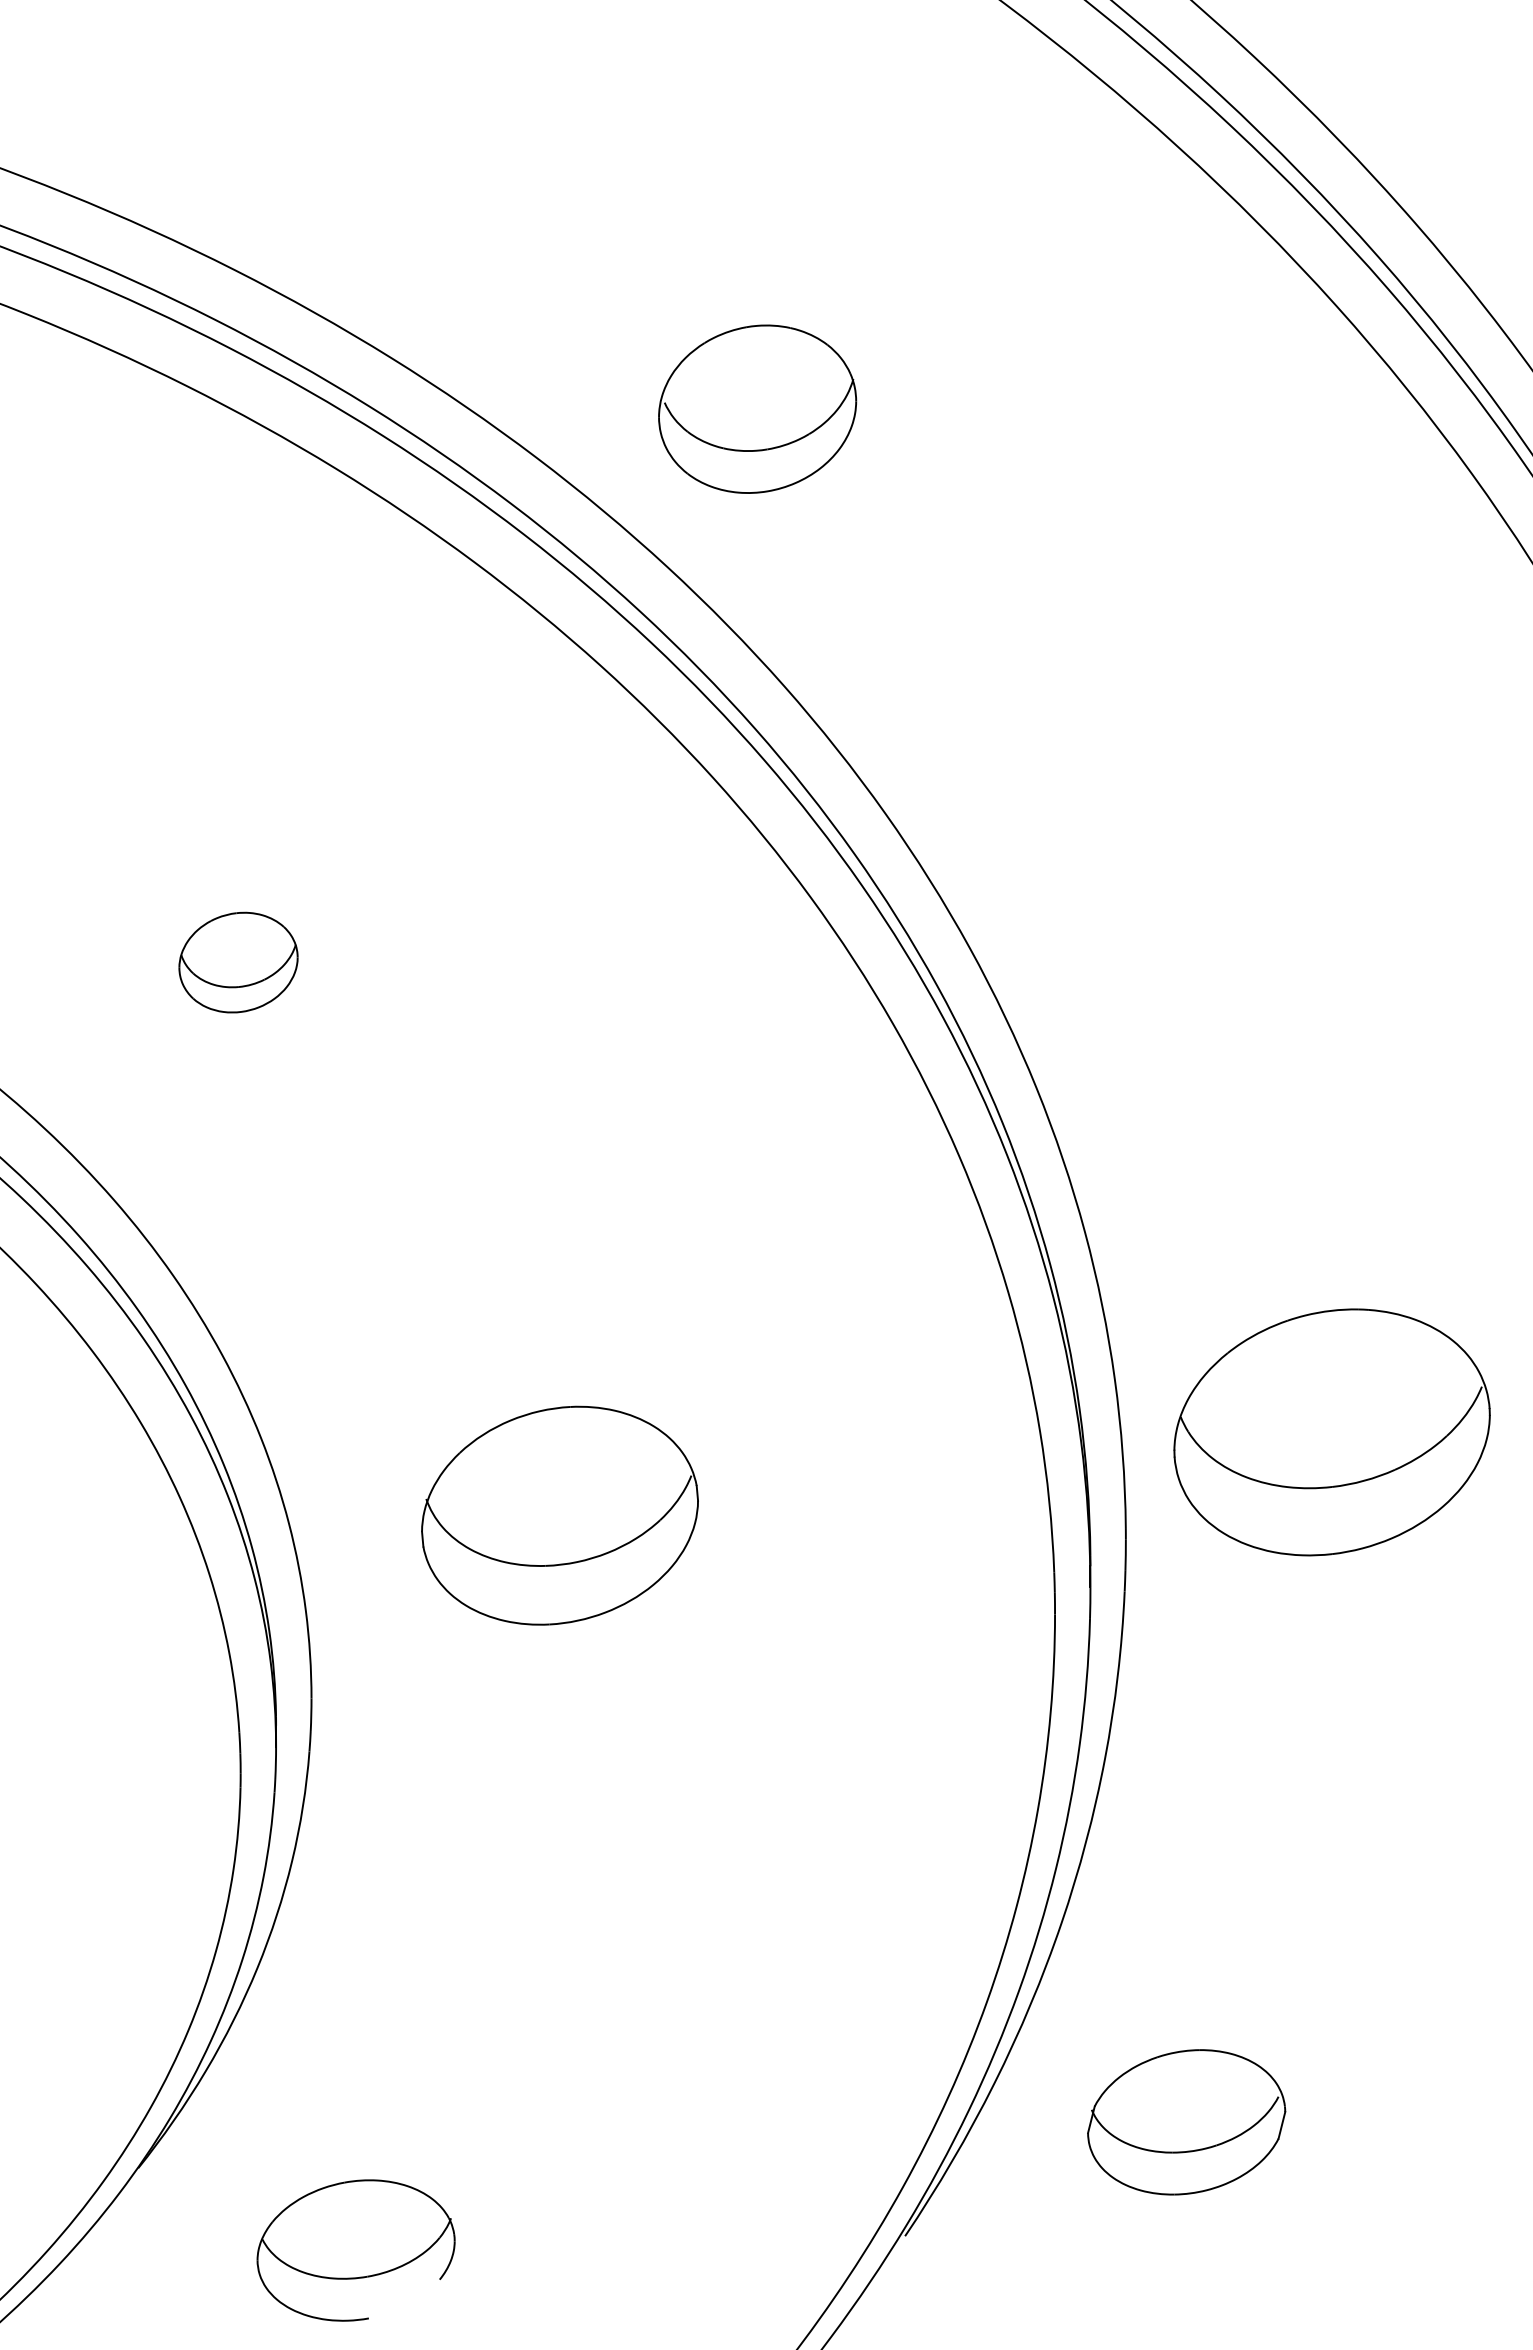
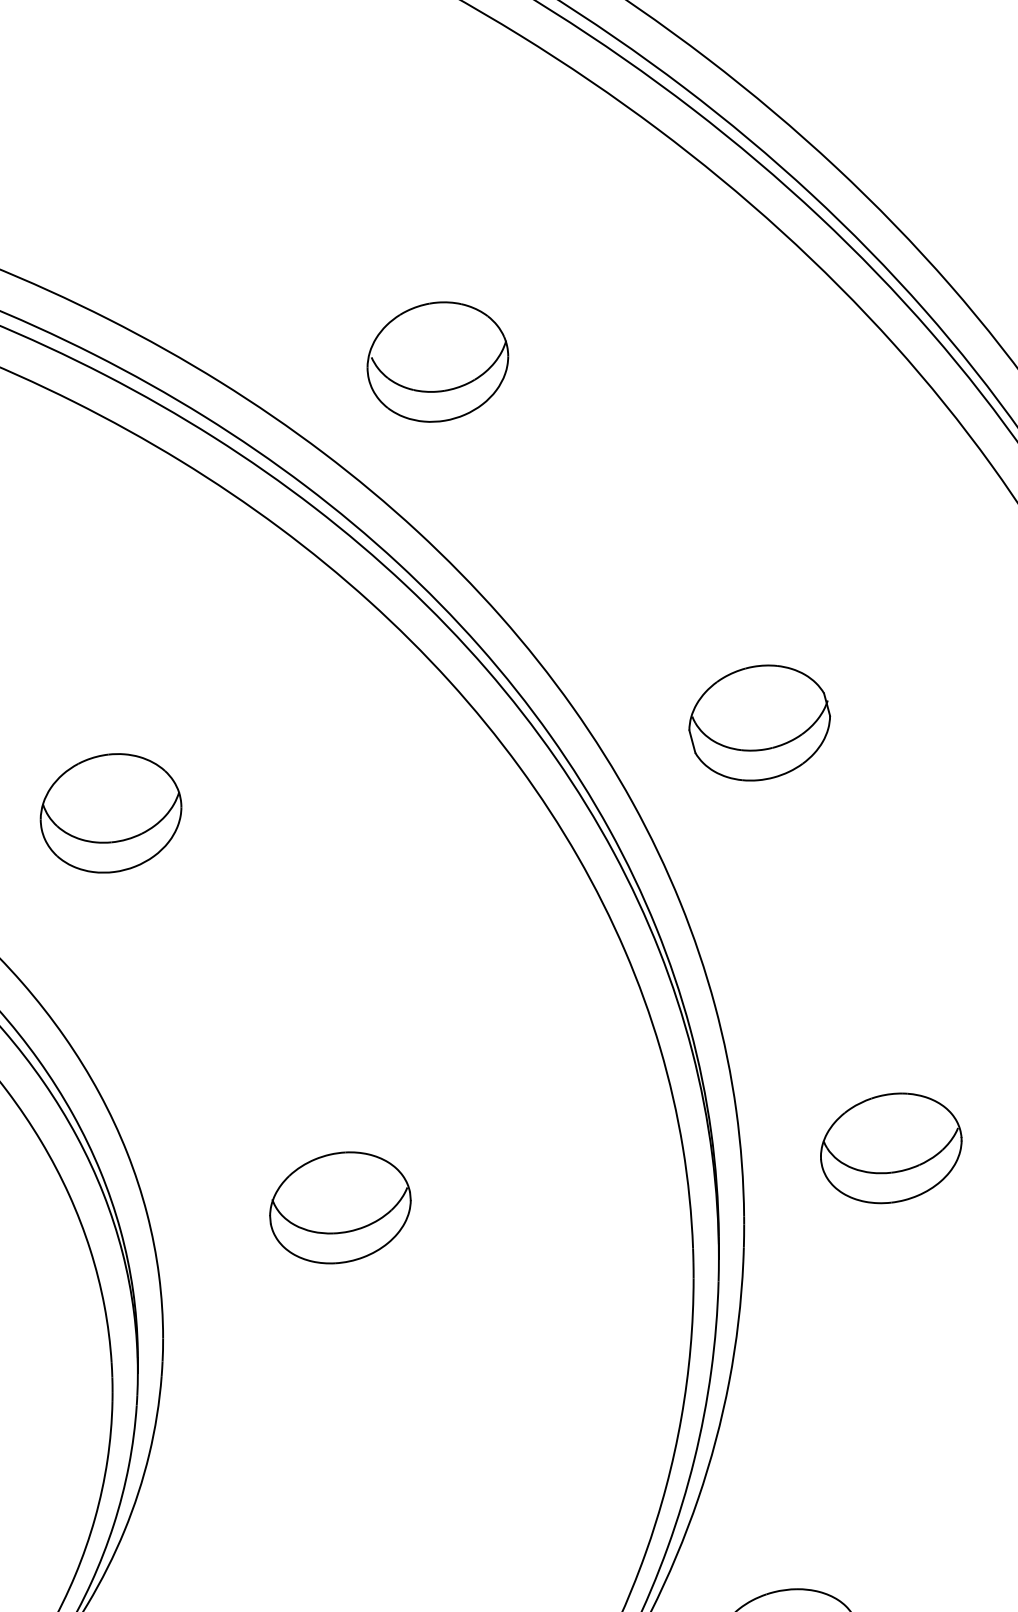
part: (757, 408) -> (437, 361), moved
part: (1147, 835) -> (759, 722), added
part: (238, 962) -> (111, 813), size x1.67
part: (1331, 1431) -> (890, 1147), size x0.62
part: (559, 1515) -> (340, 1207), size x0.71

